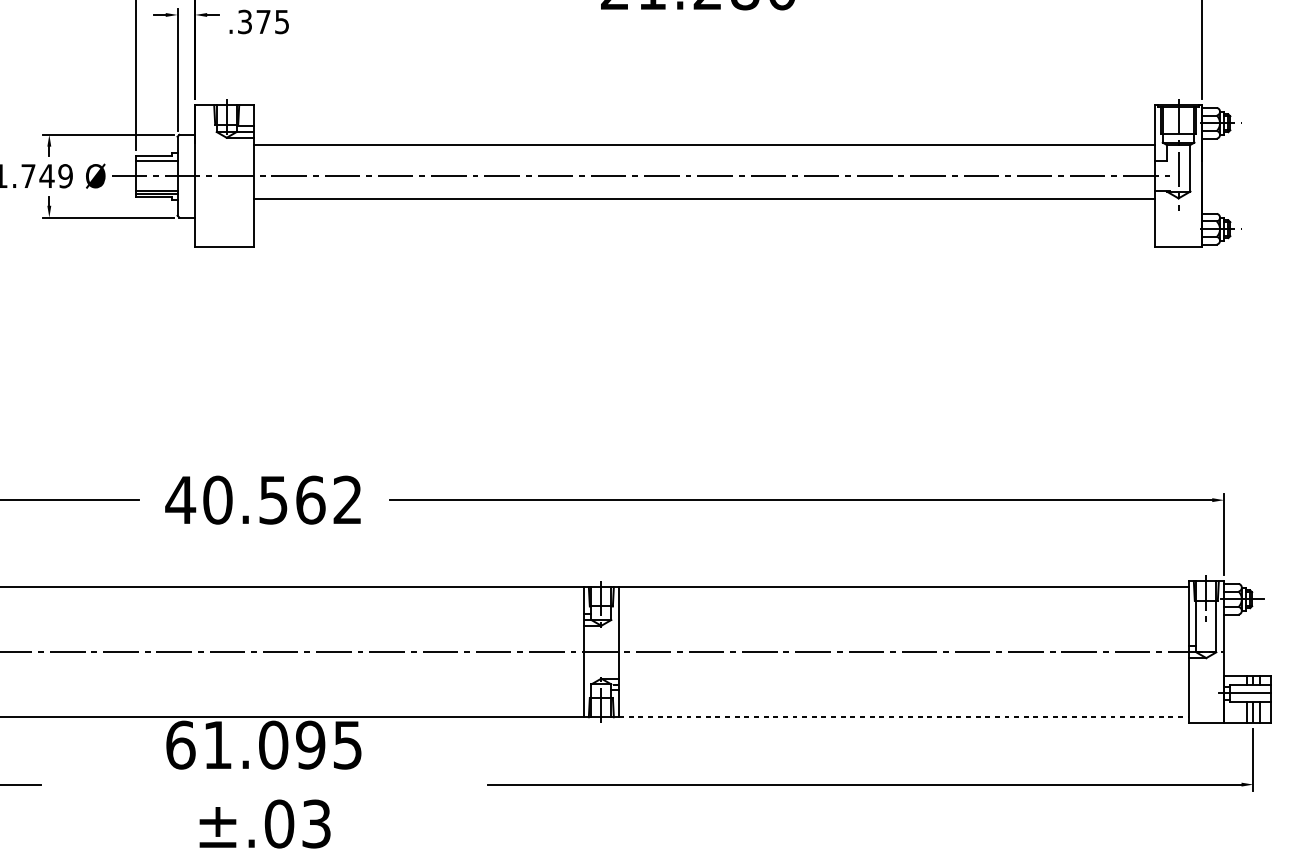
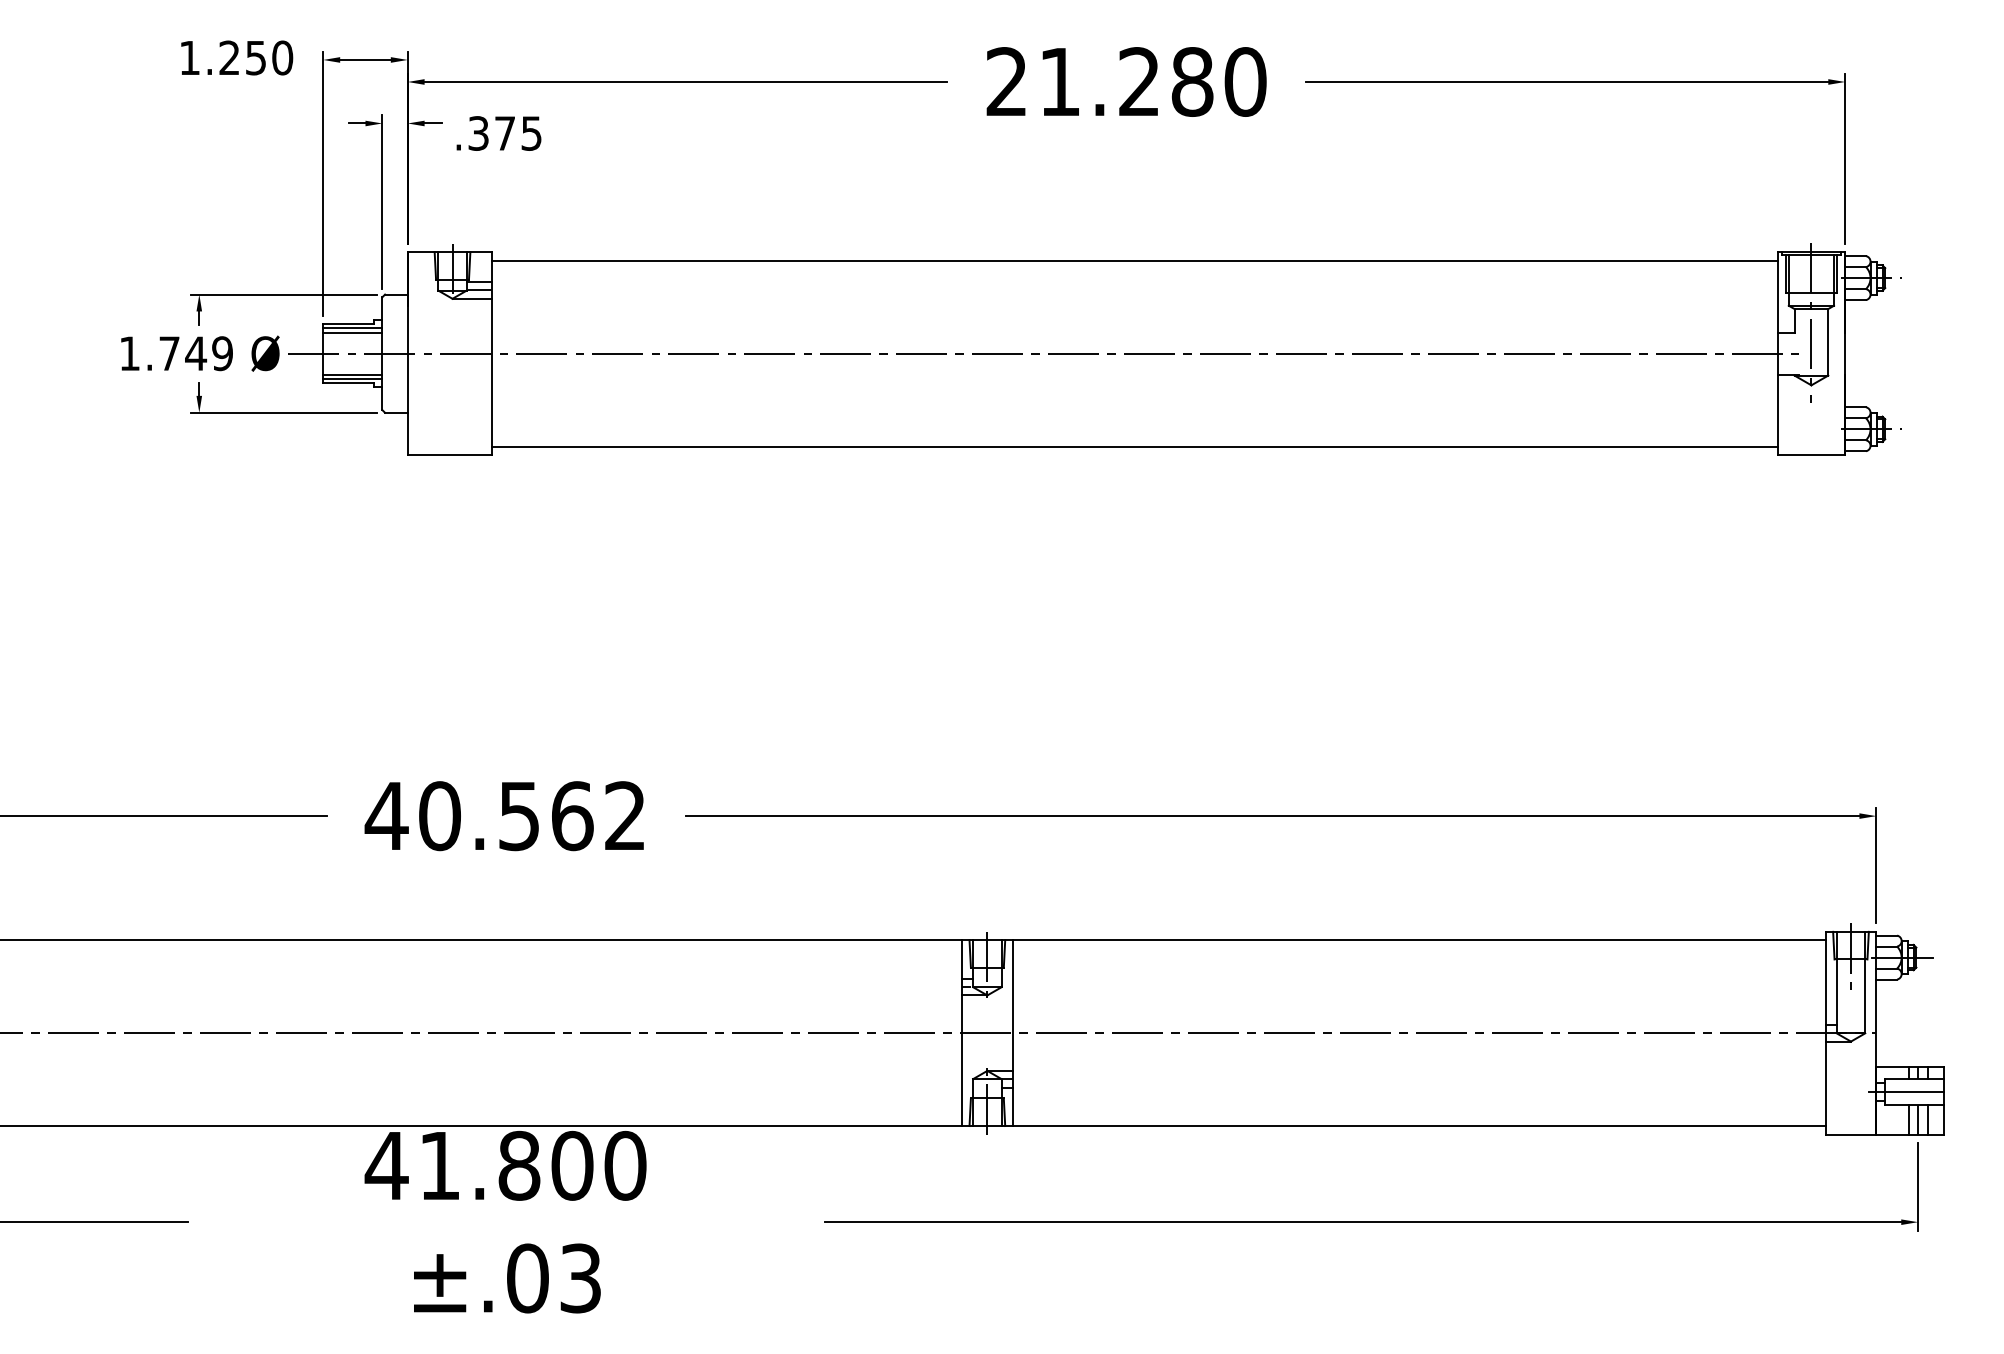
line: (704, 145) -> (1134, 260), moved
line: (156, 158) -> (352, 328), added
line: (704, 198) -> (1134, 446), moved
line: (904, 717) -> (1419, 1126), dashed -> solid
text: (263, 744) -> (505, 1165), 61.095 -> 41.800

